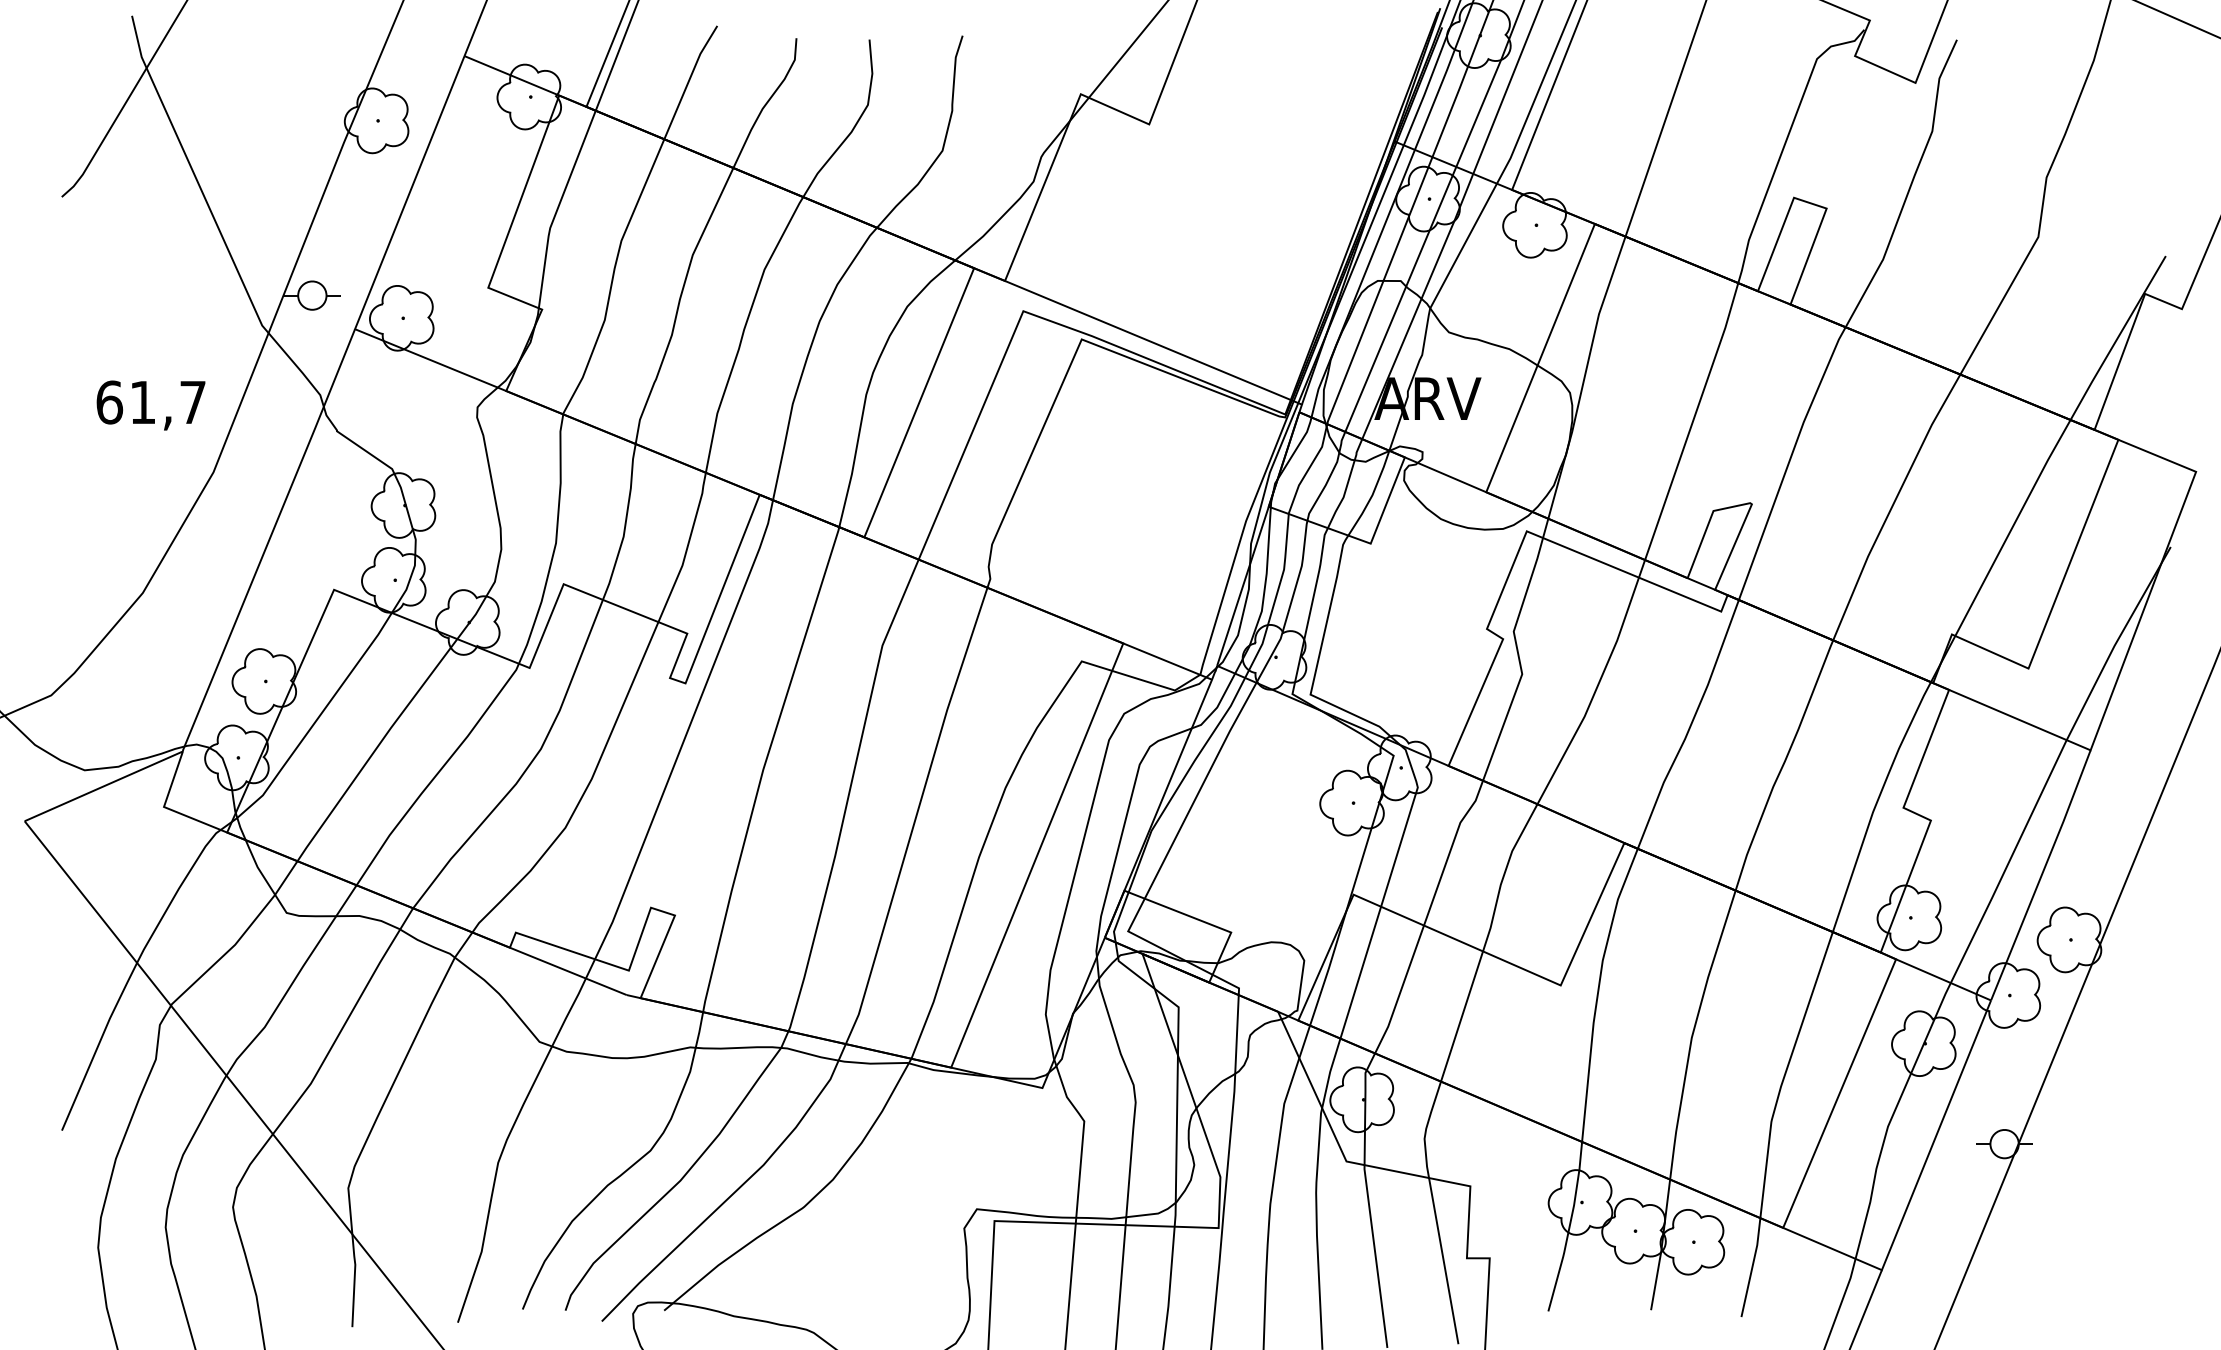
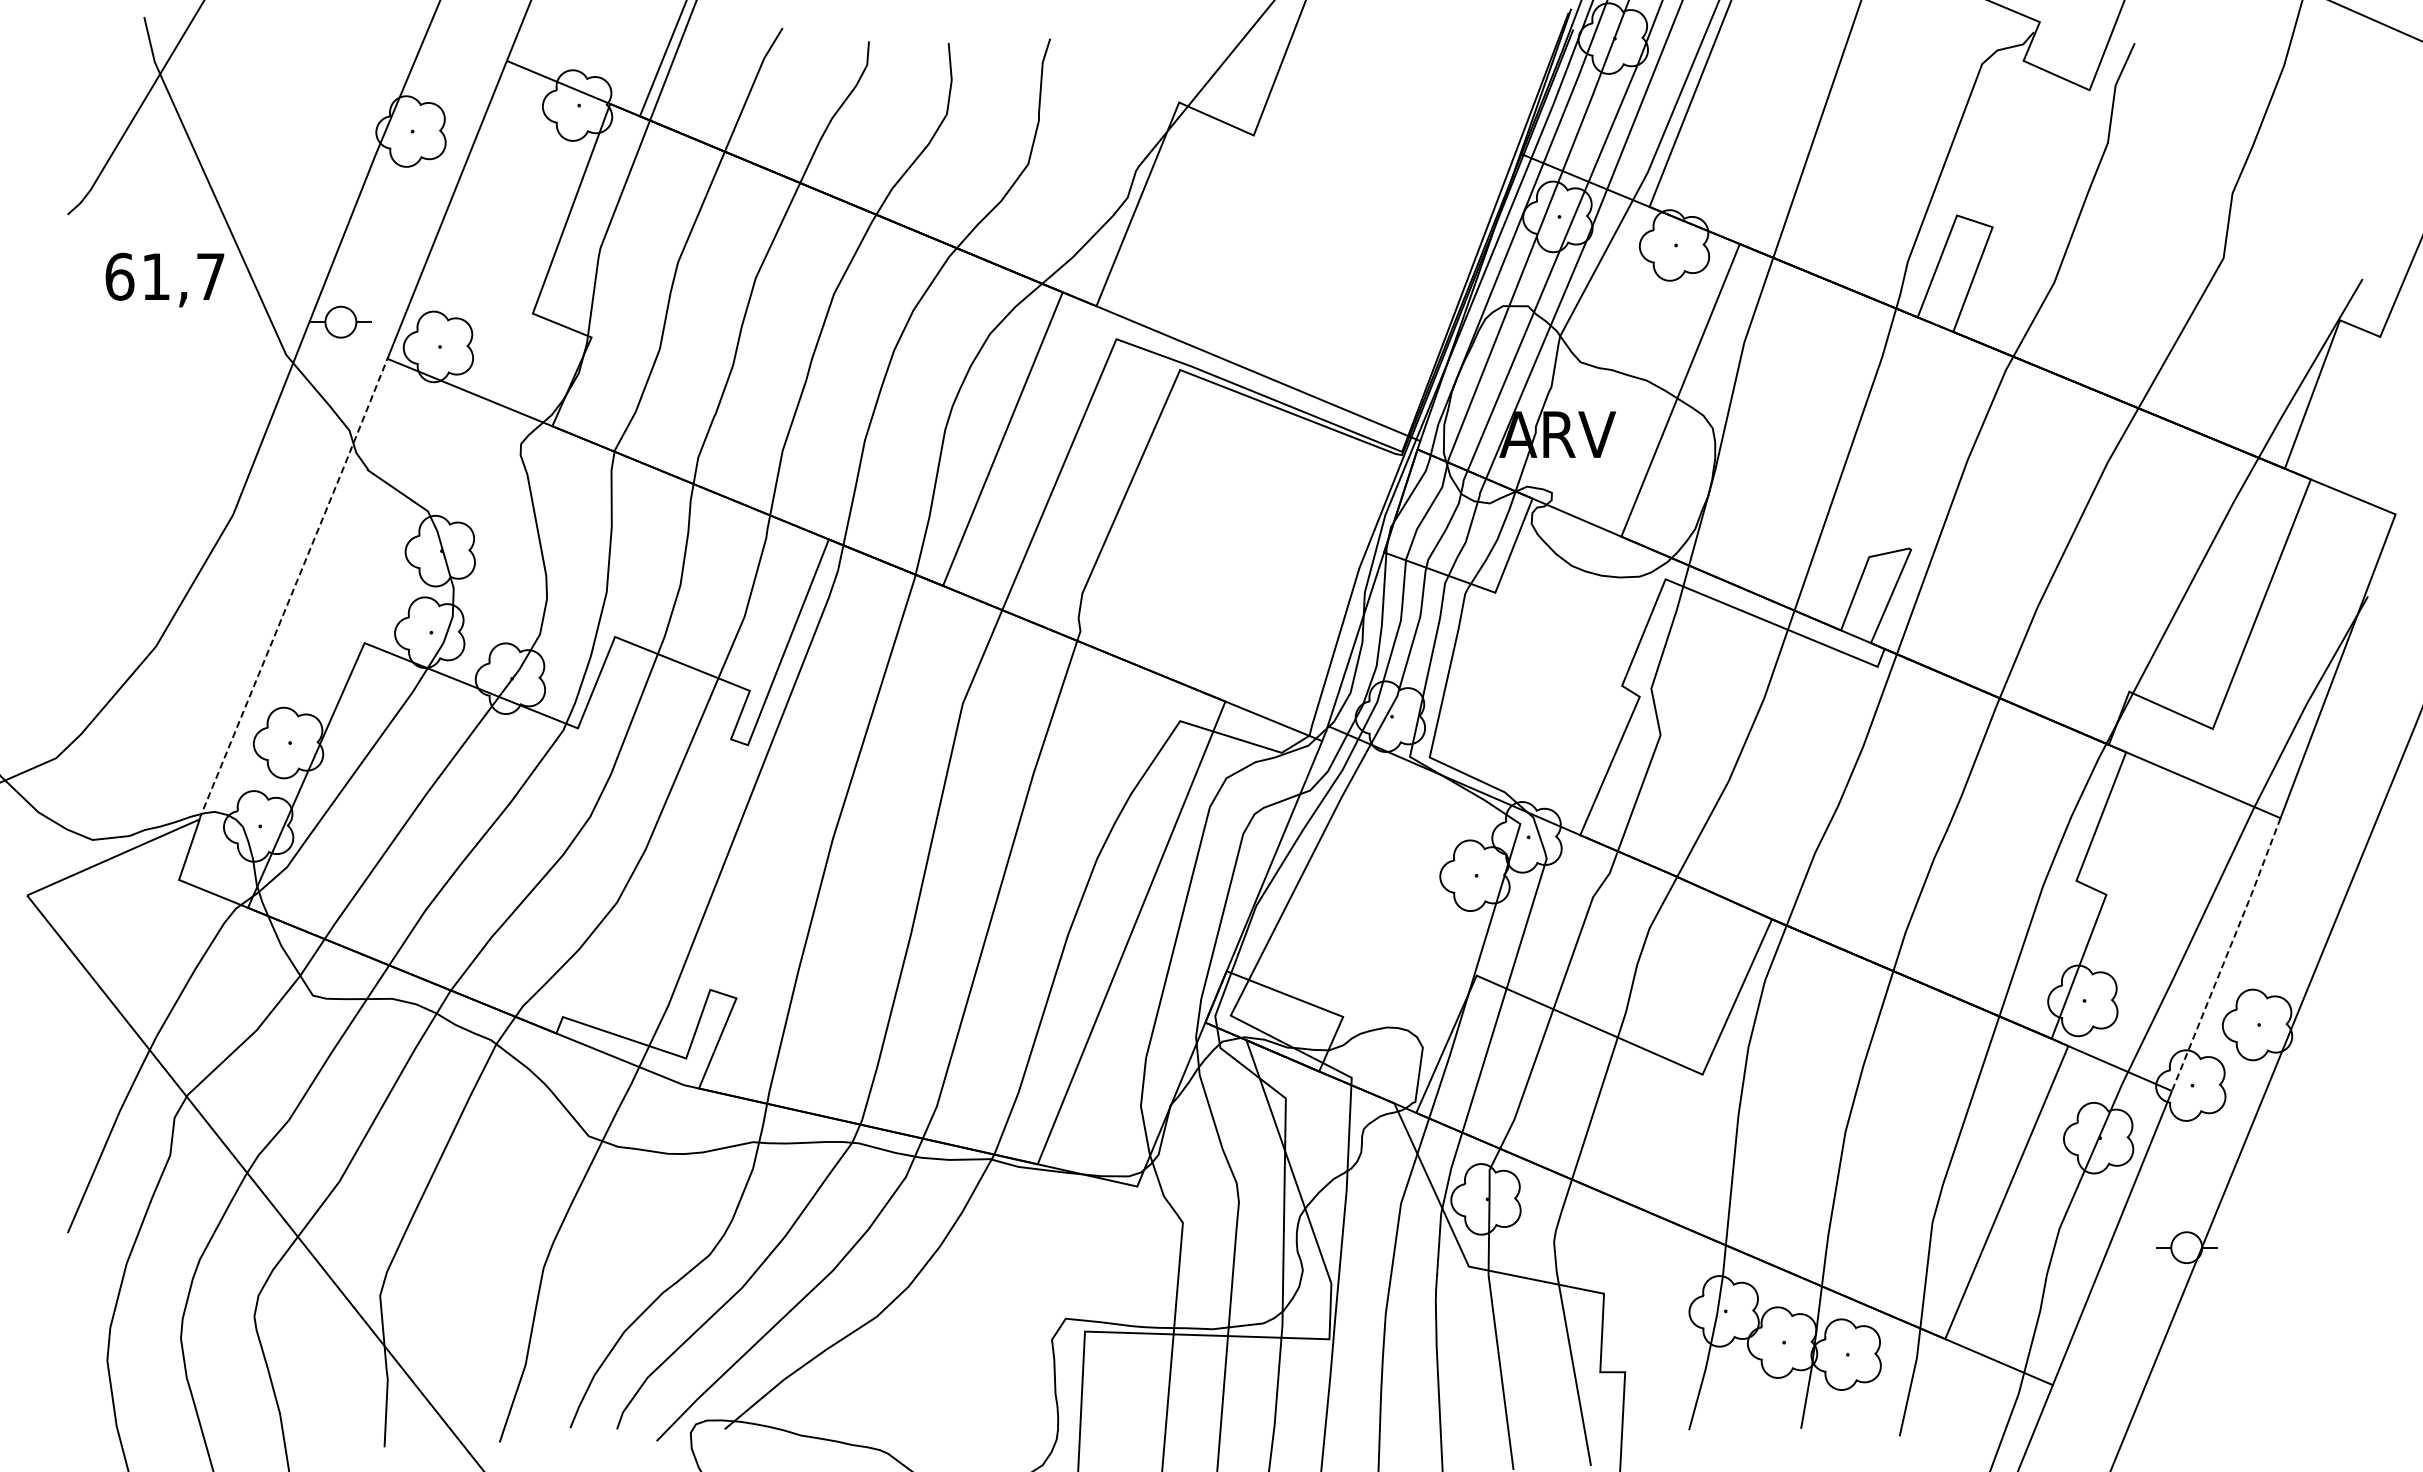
text: (150, 405) -> (164, 279), moved
line: (268, 540) -> (293, 589), solid -> dashed
line: (2041, 875) -> (2227, 954), solid -> dashed

